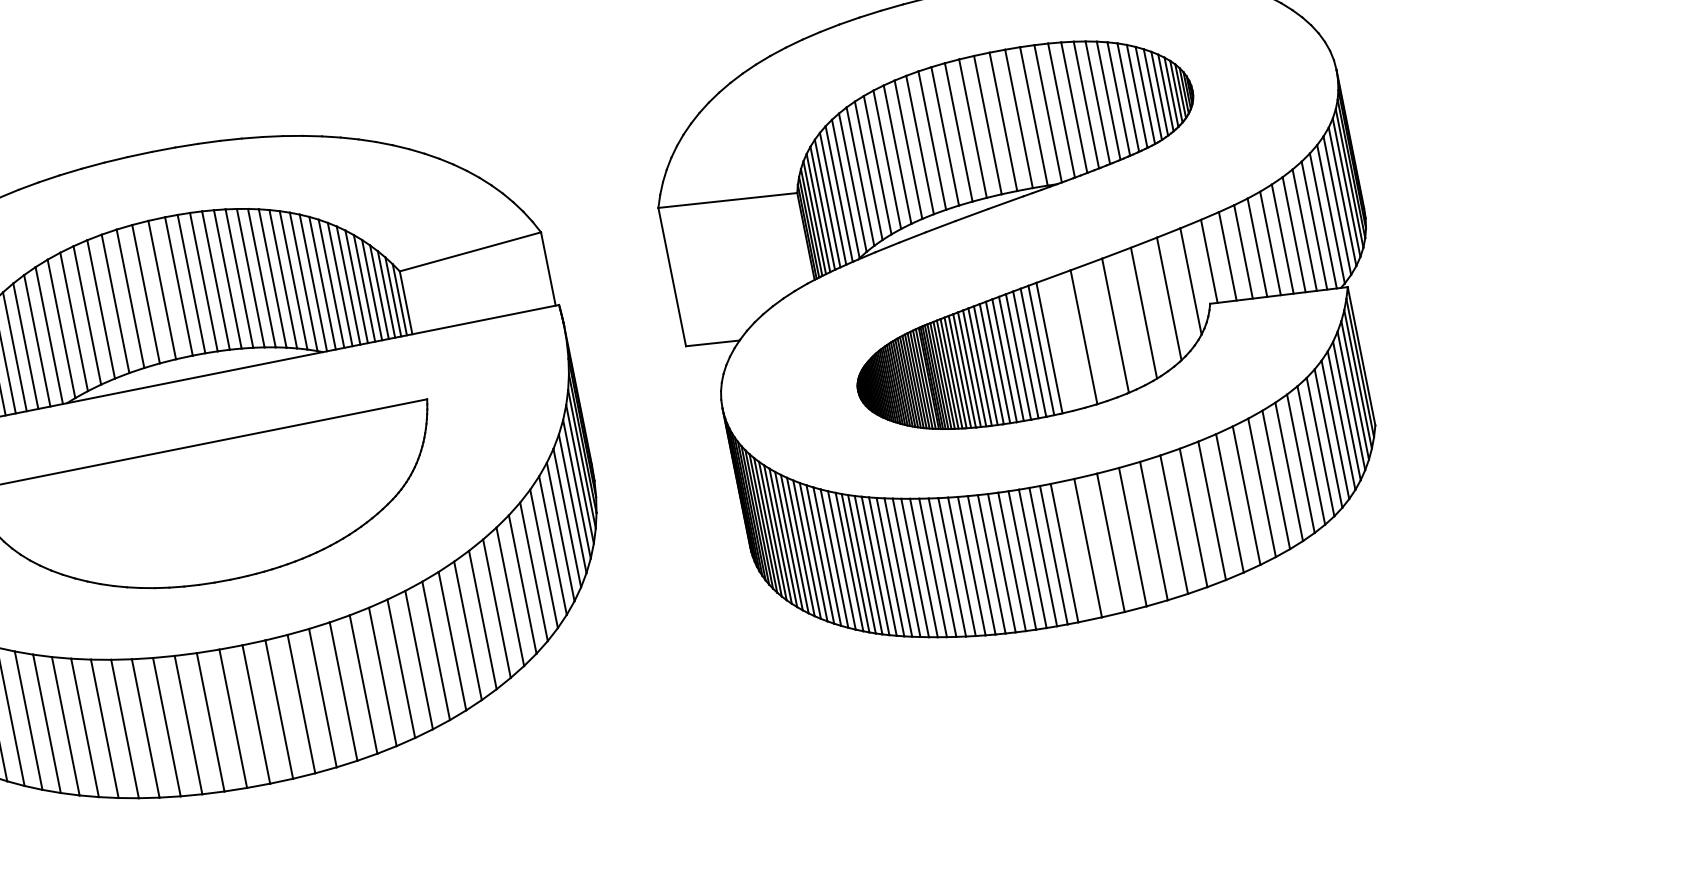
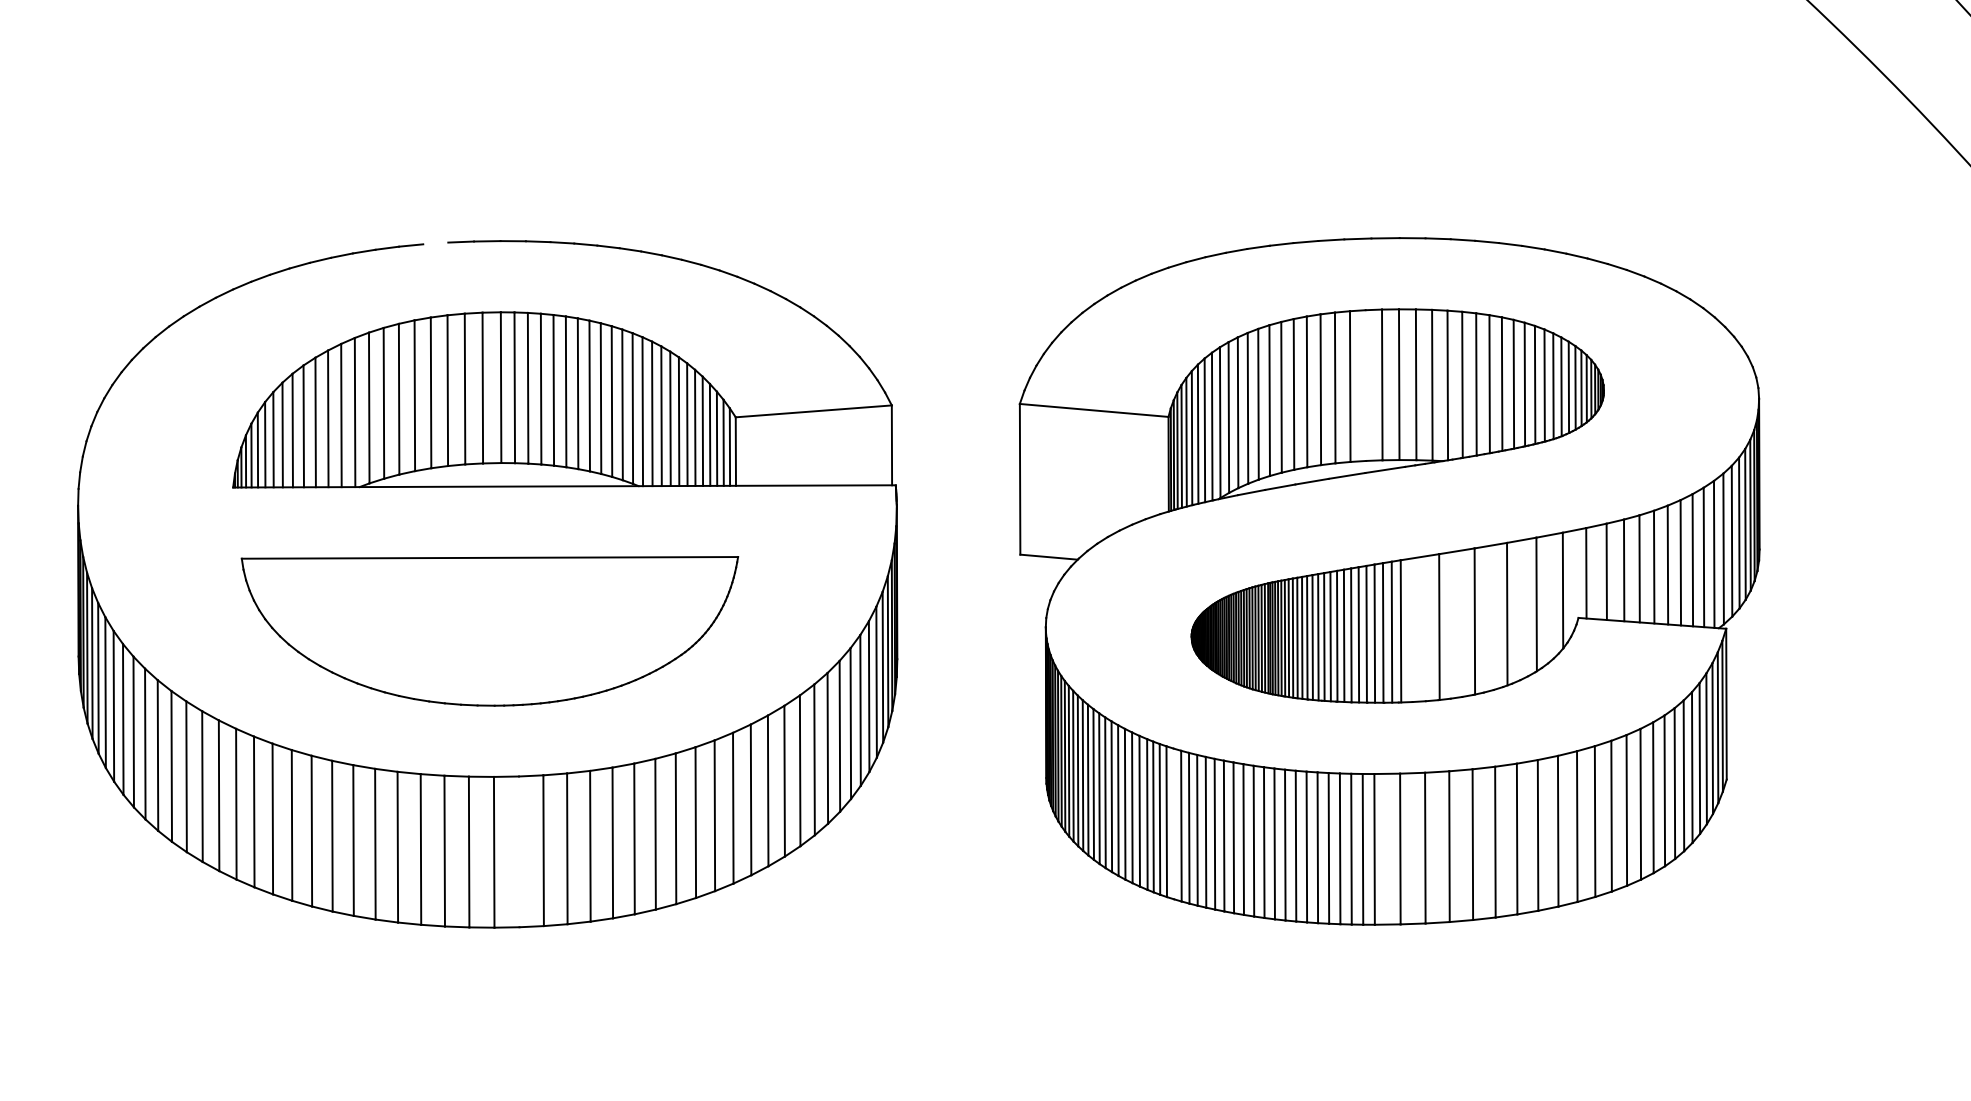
line: (972, 128) -> (1365, 385), removed
line: (92, 165) -> (435, 243), removed
line: (875, 565) -> (1173, 823), removed
line: (279, 709) -> (519, 851), removed

